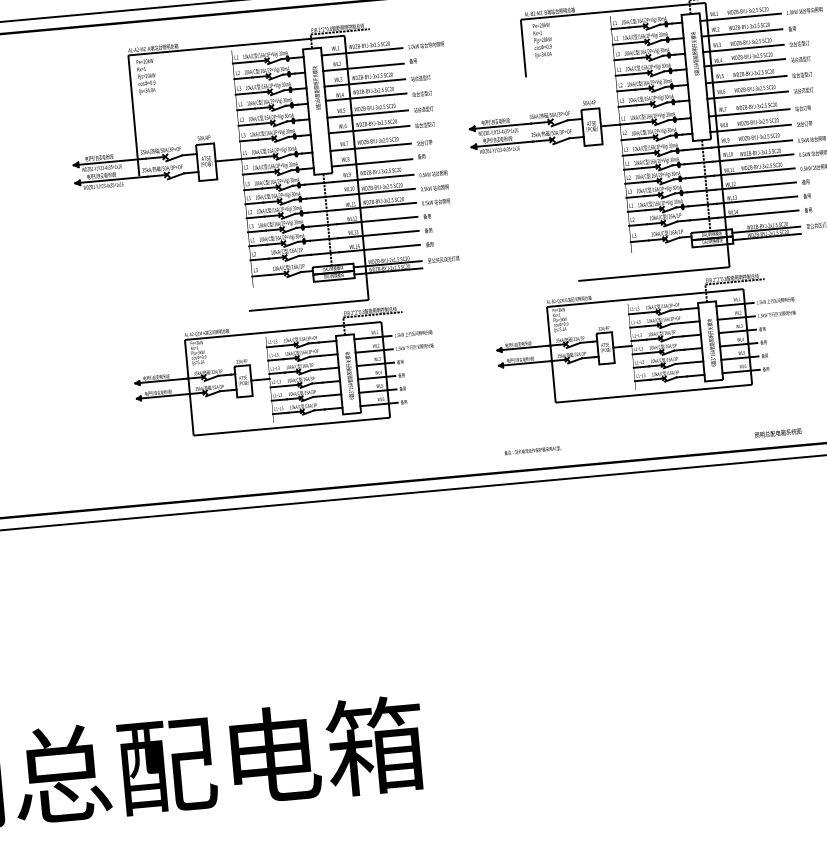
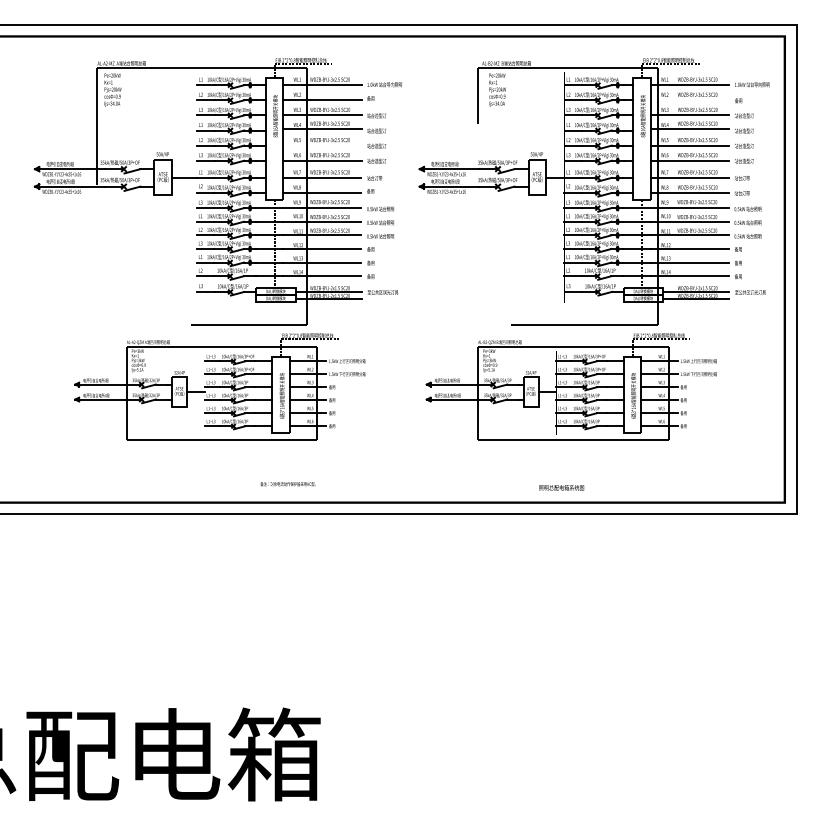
line: (741, 33) -> (689, 100), removed
line: (367, 113) -> (322, 145), removed
text: (777, 432) -> (561, 487), moved
text: (532, 451) -> (287, 484), moved

